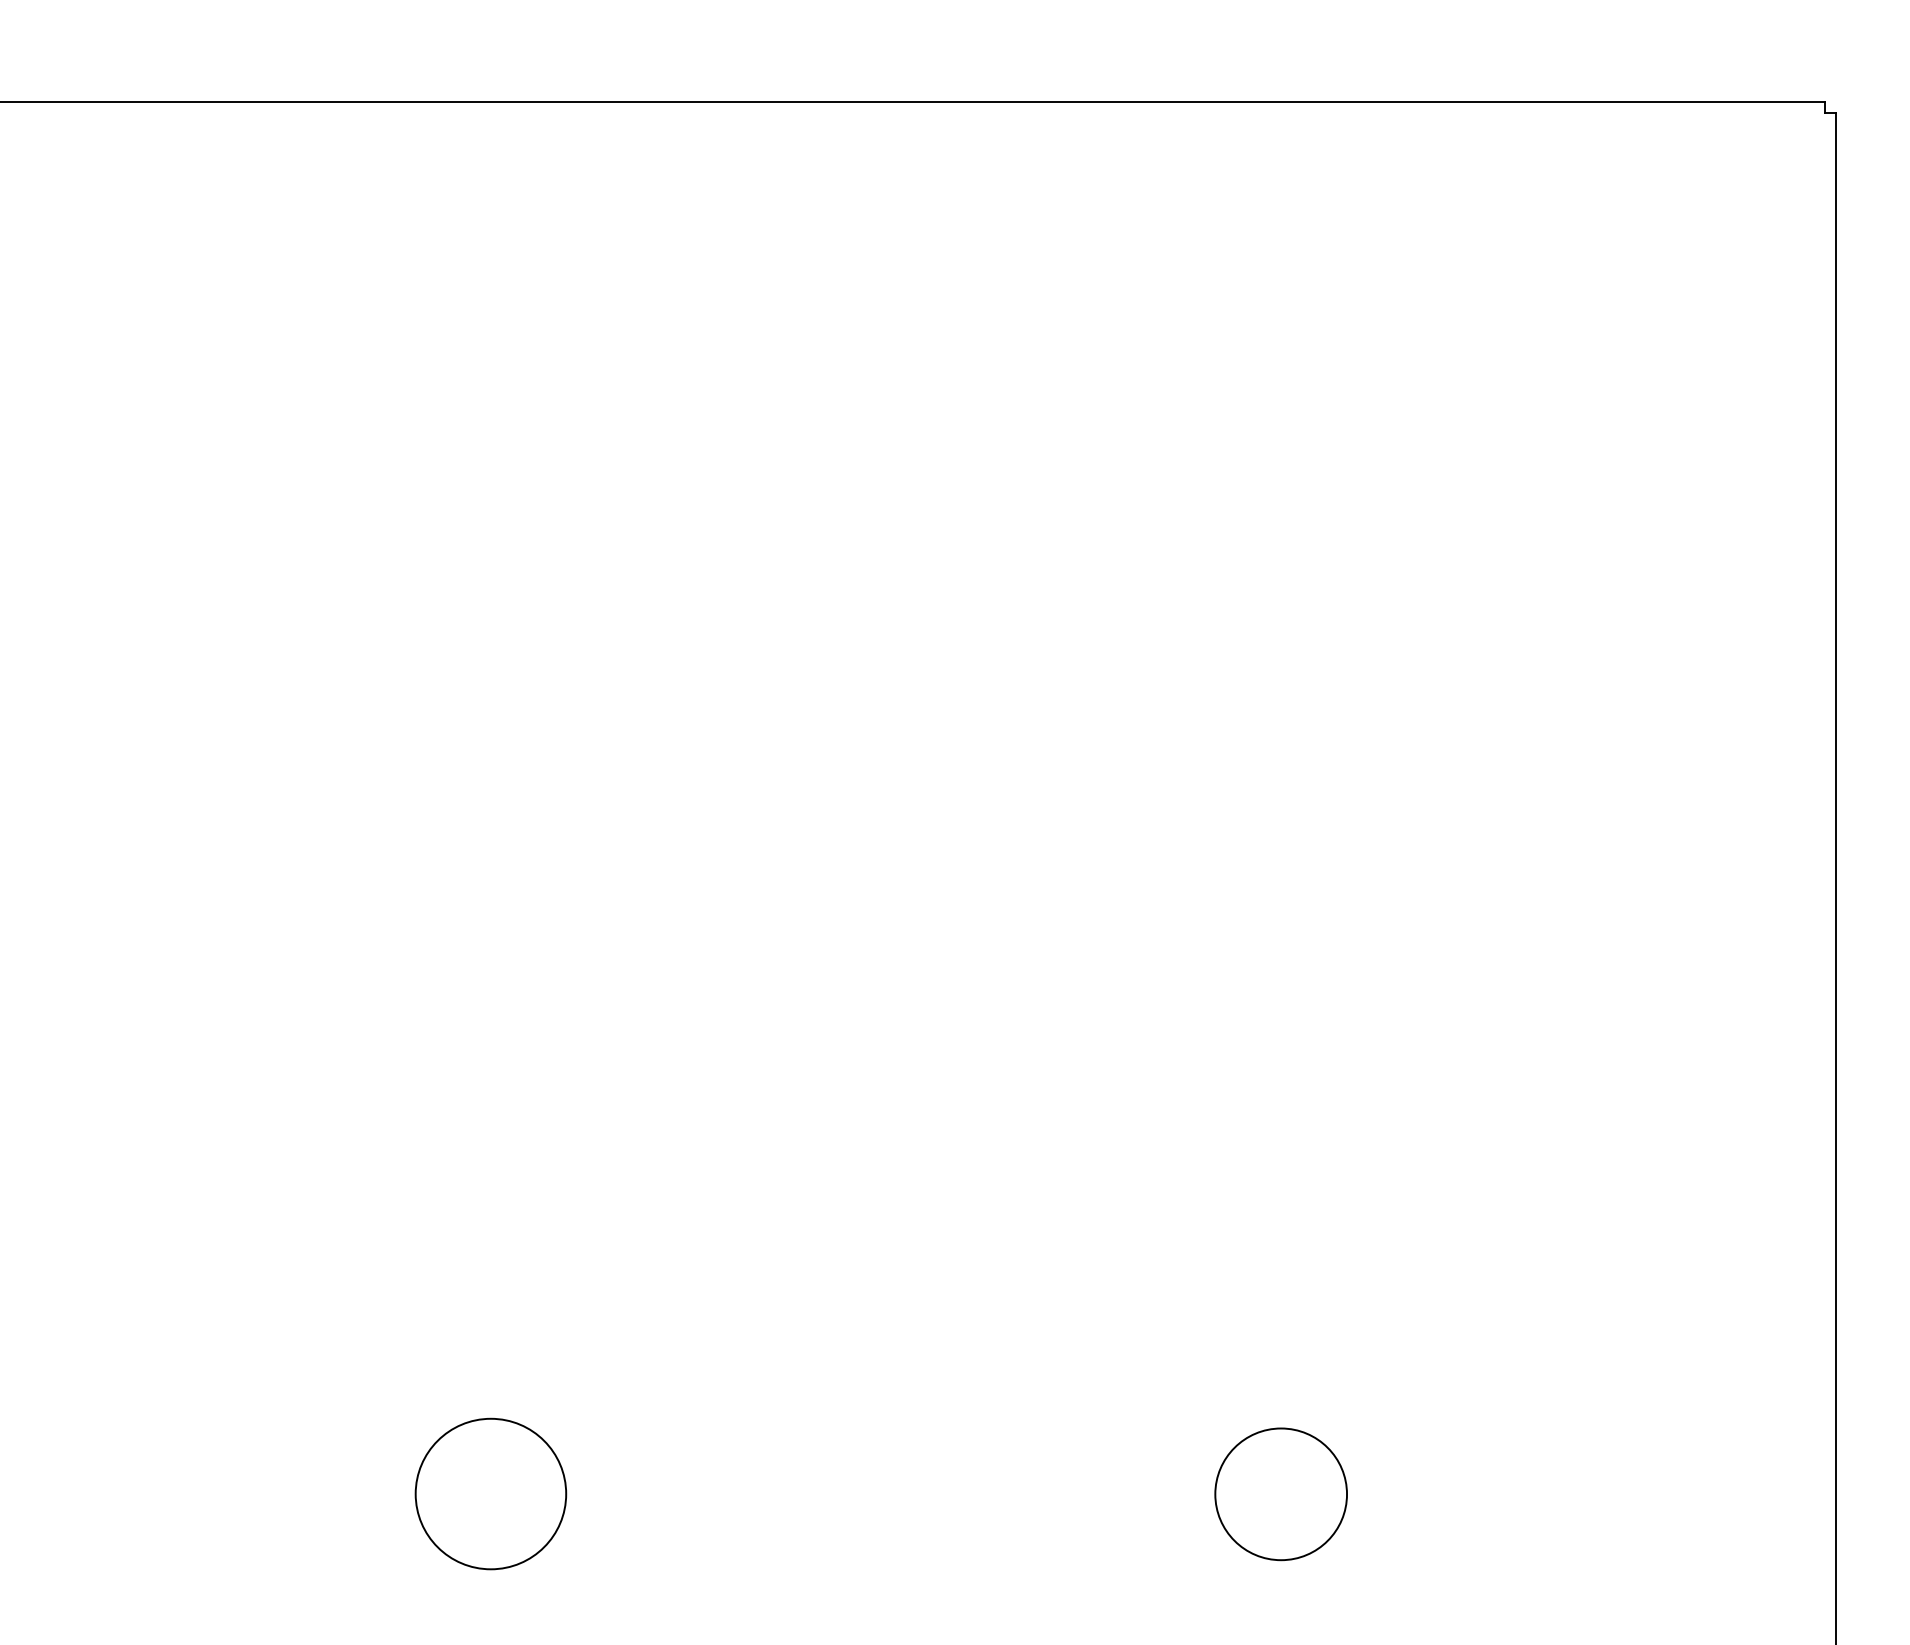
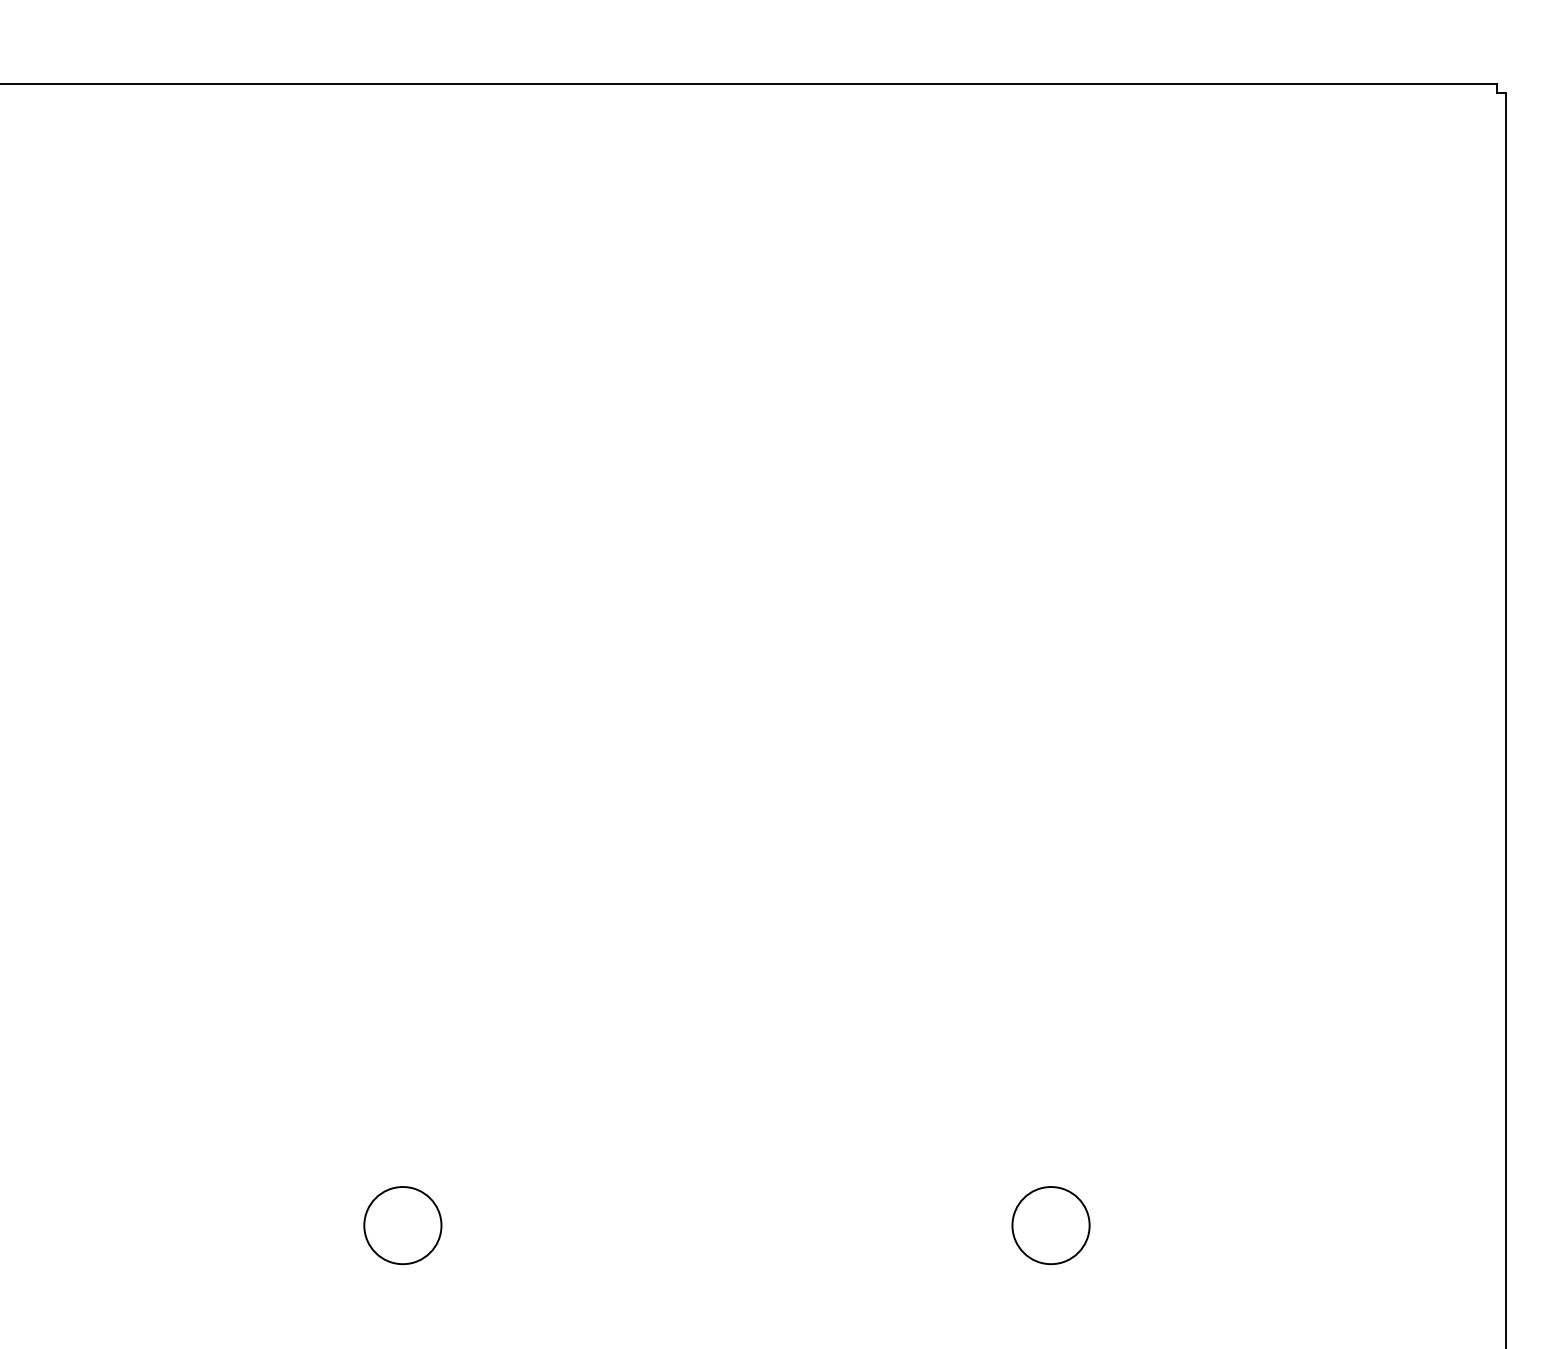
circle: (490, 1494) -> (402, 1225), size x0.62
circle: (1280, 1494) -> (1050, 1225), size x0.71

